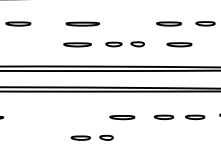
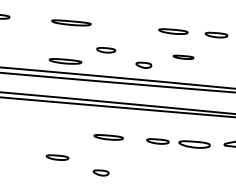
part: (77, 44) -> (65, 61), moved
part: (137, 44) -> (143, 65), moved
part: (179, 44) -> (183, 56), size x0.7
part: (195, 117) -> (195, 144), size x1.4
part: (106, 137) -> (101, 172), moved

